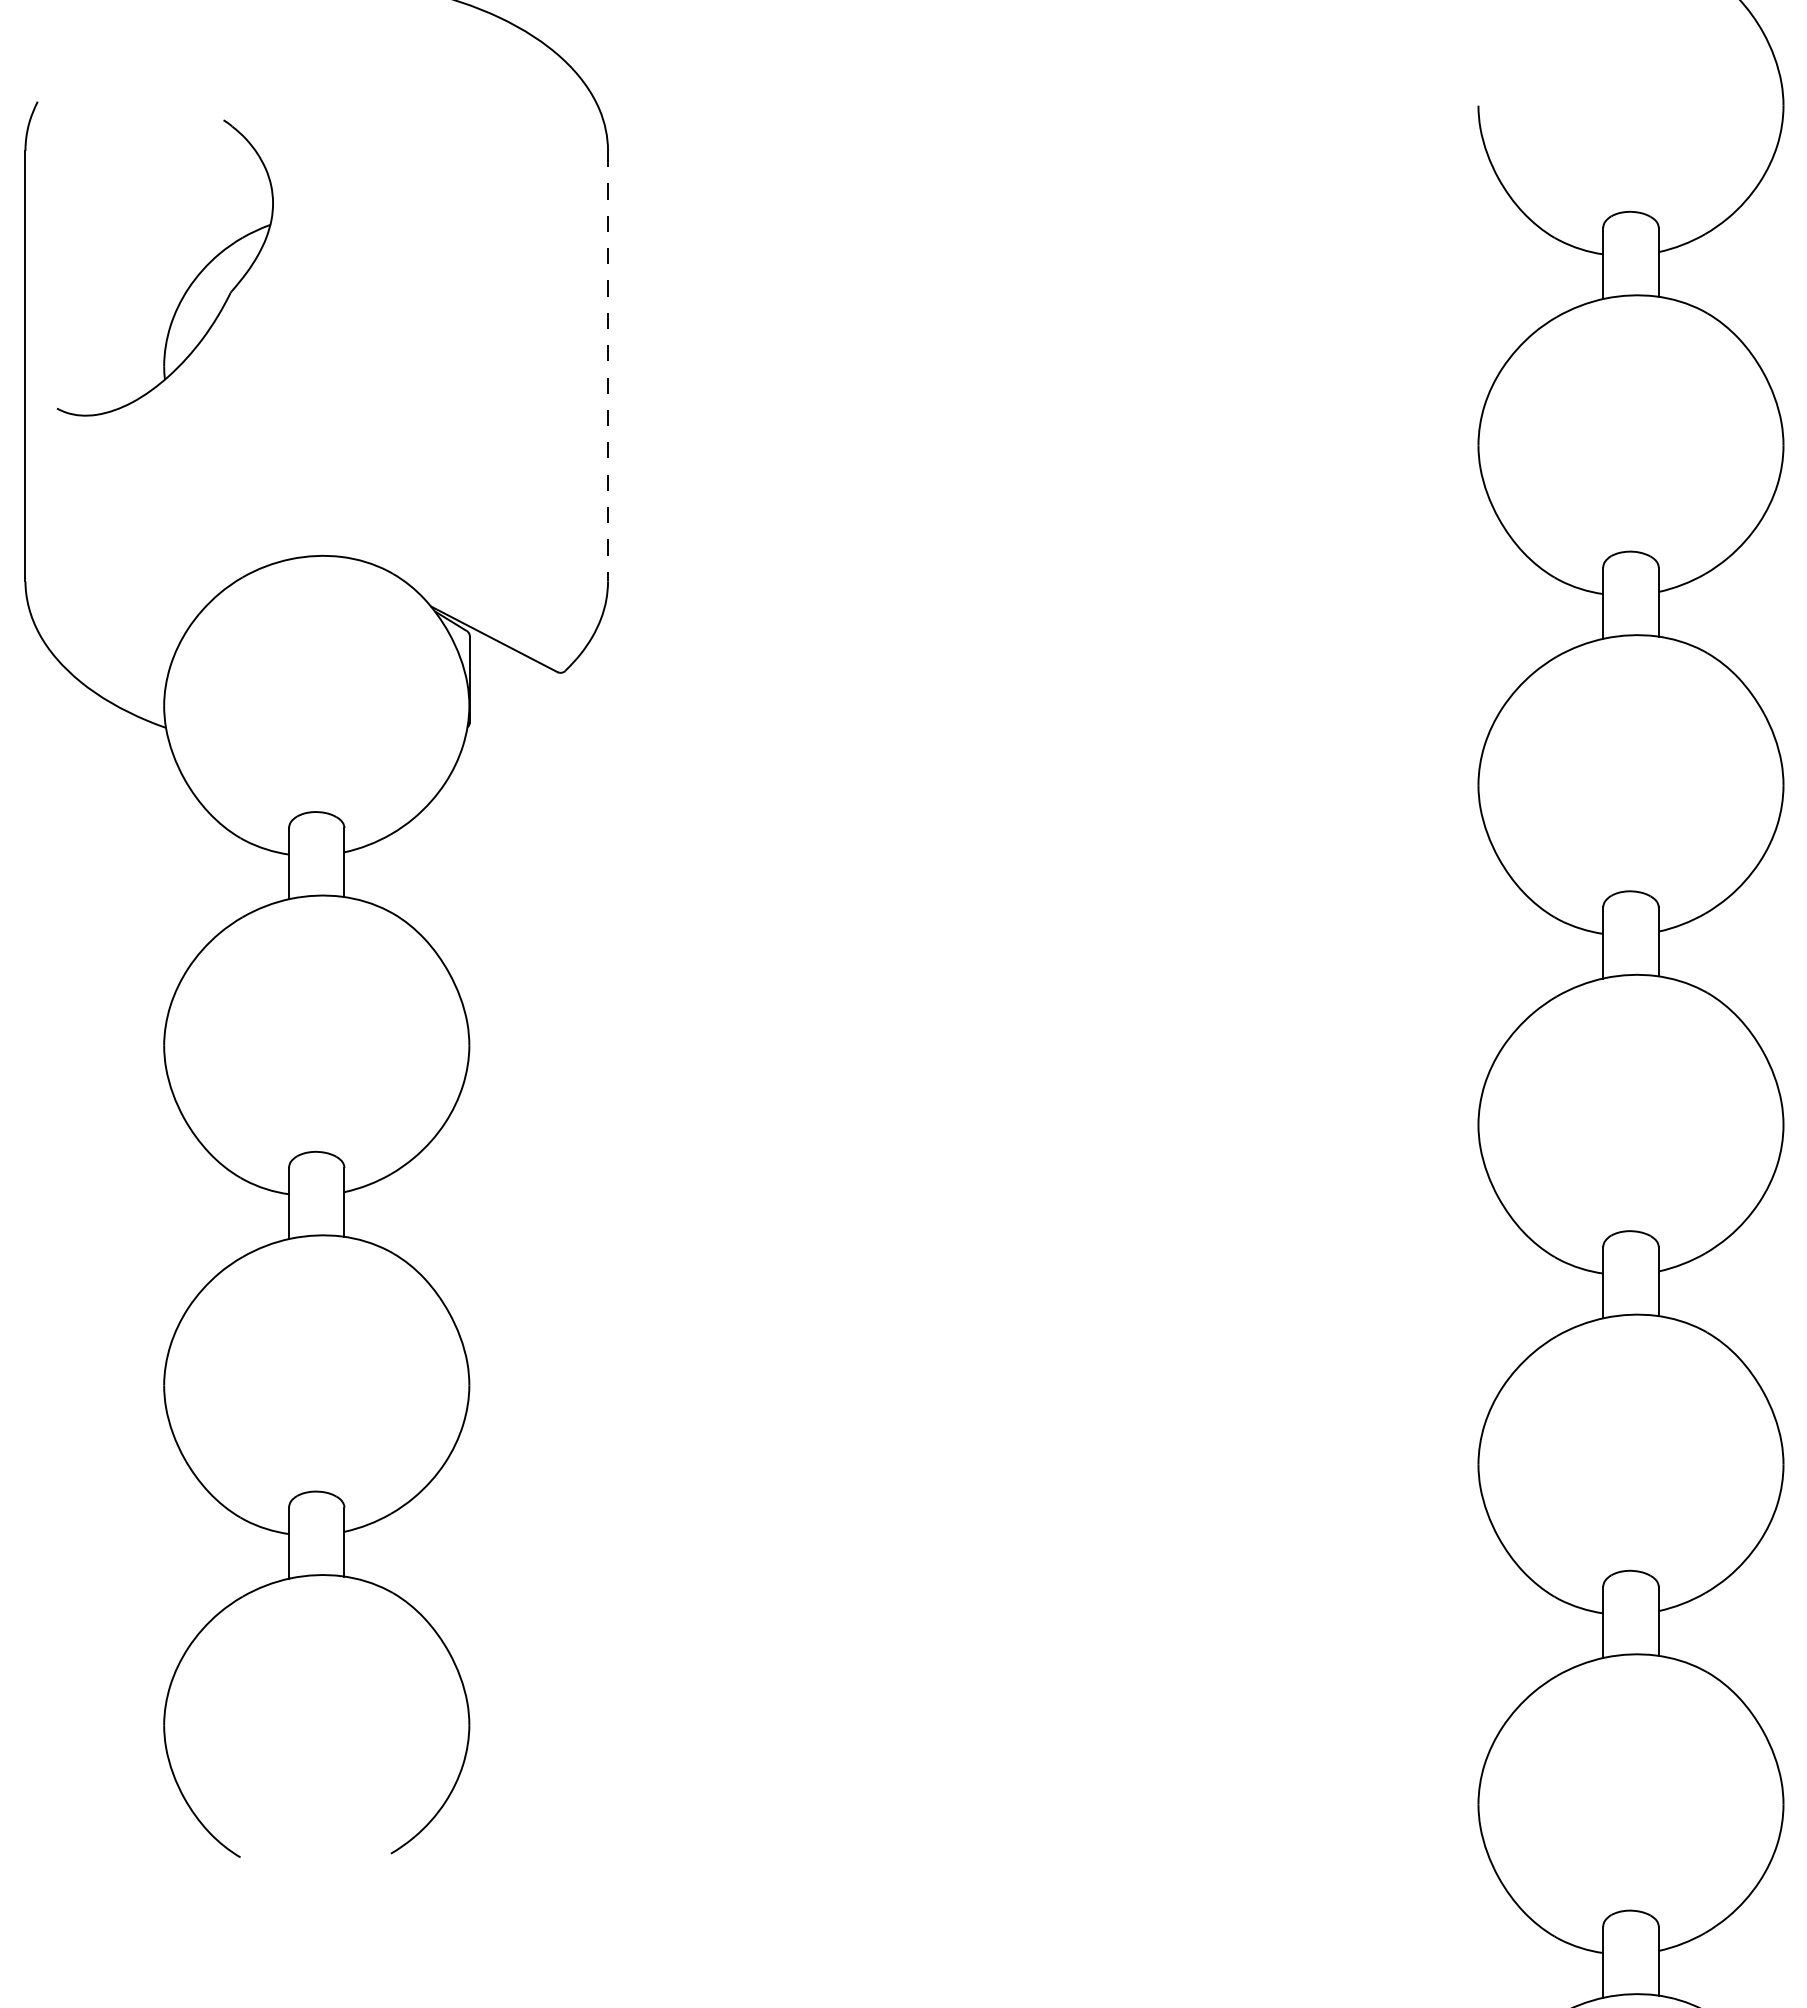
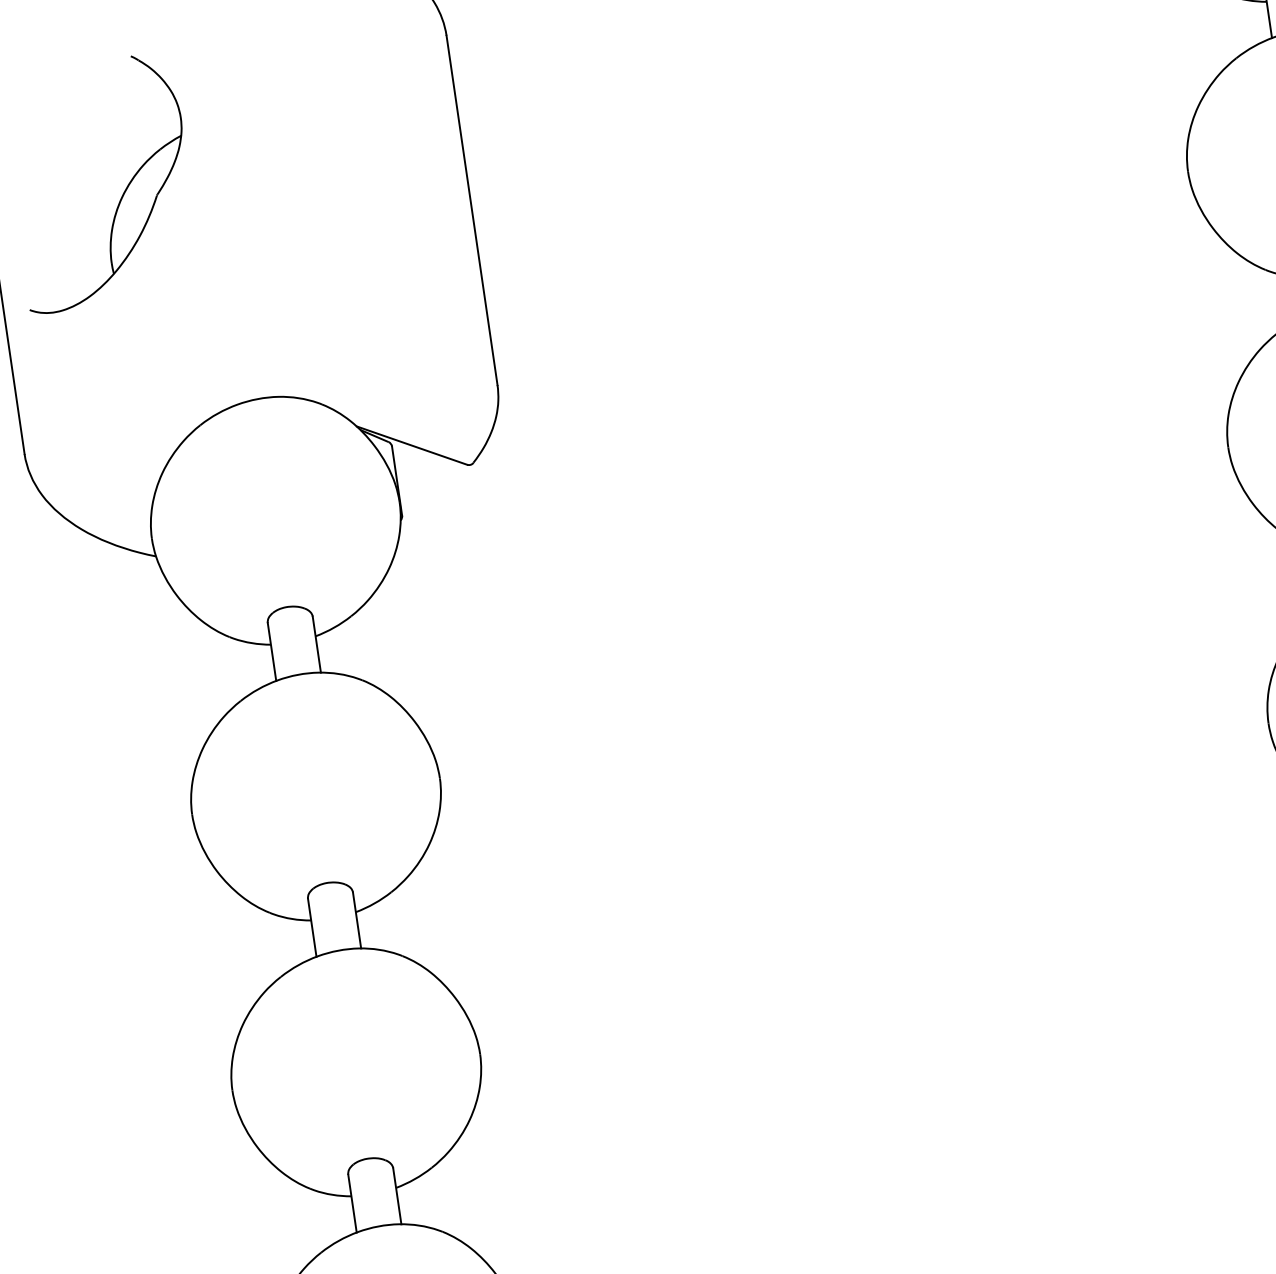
line: (608, 366) -> (472, 210), dashed -> solid

